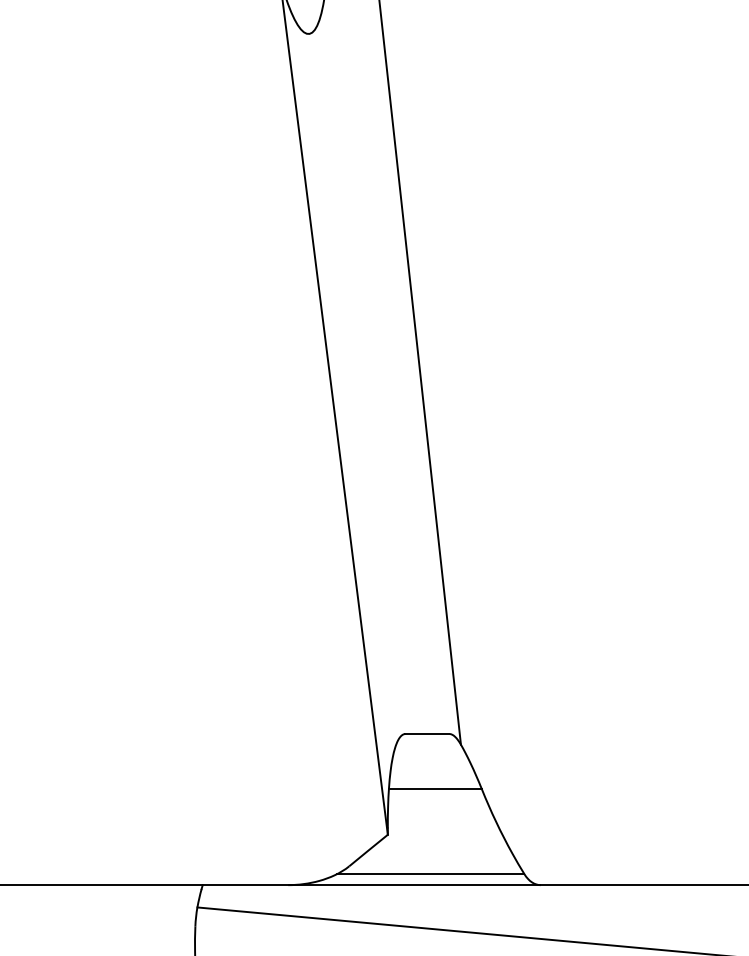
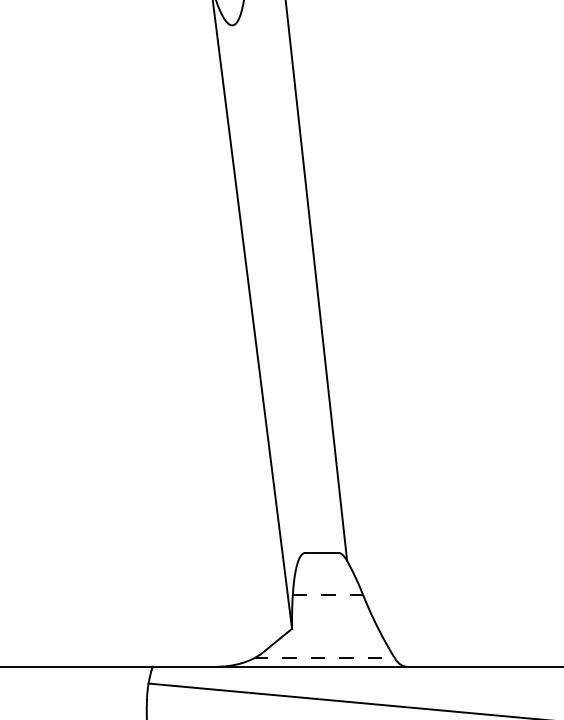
line: (436, 789) -> (328, 594), solid -> dashed
line: (430, 874) -> (324, 658), solid -> dashed

